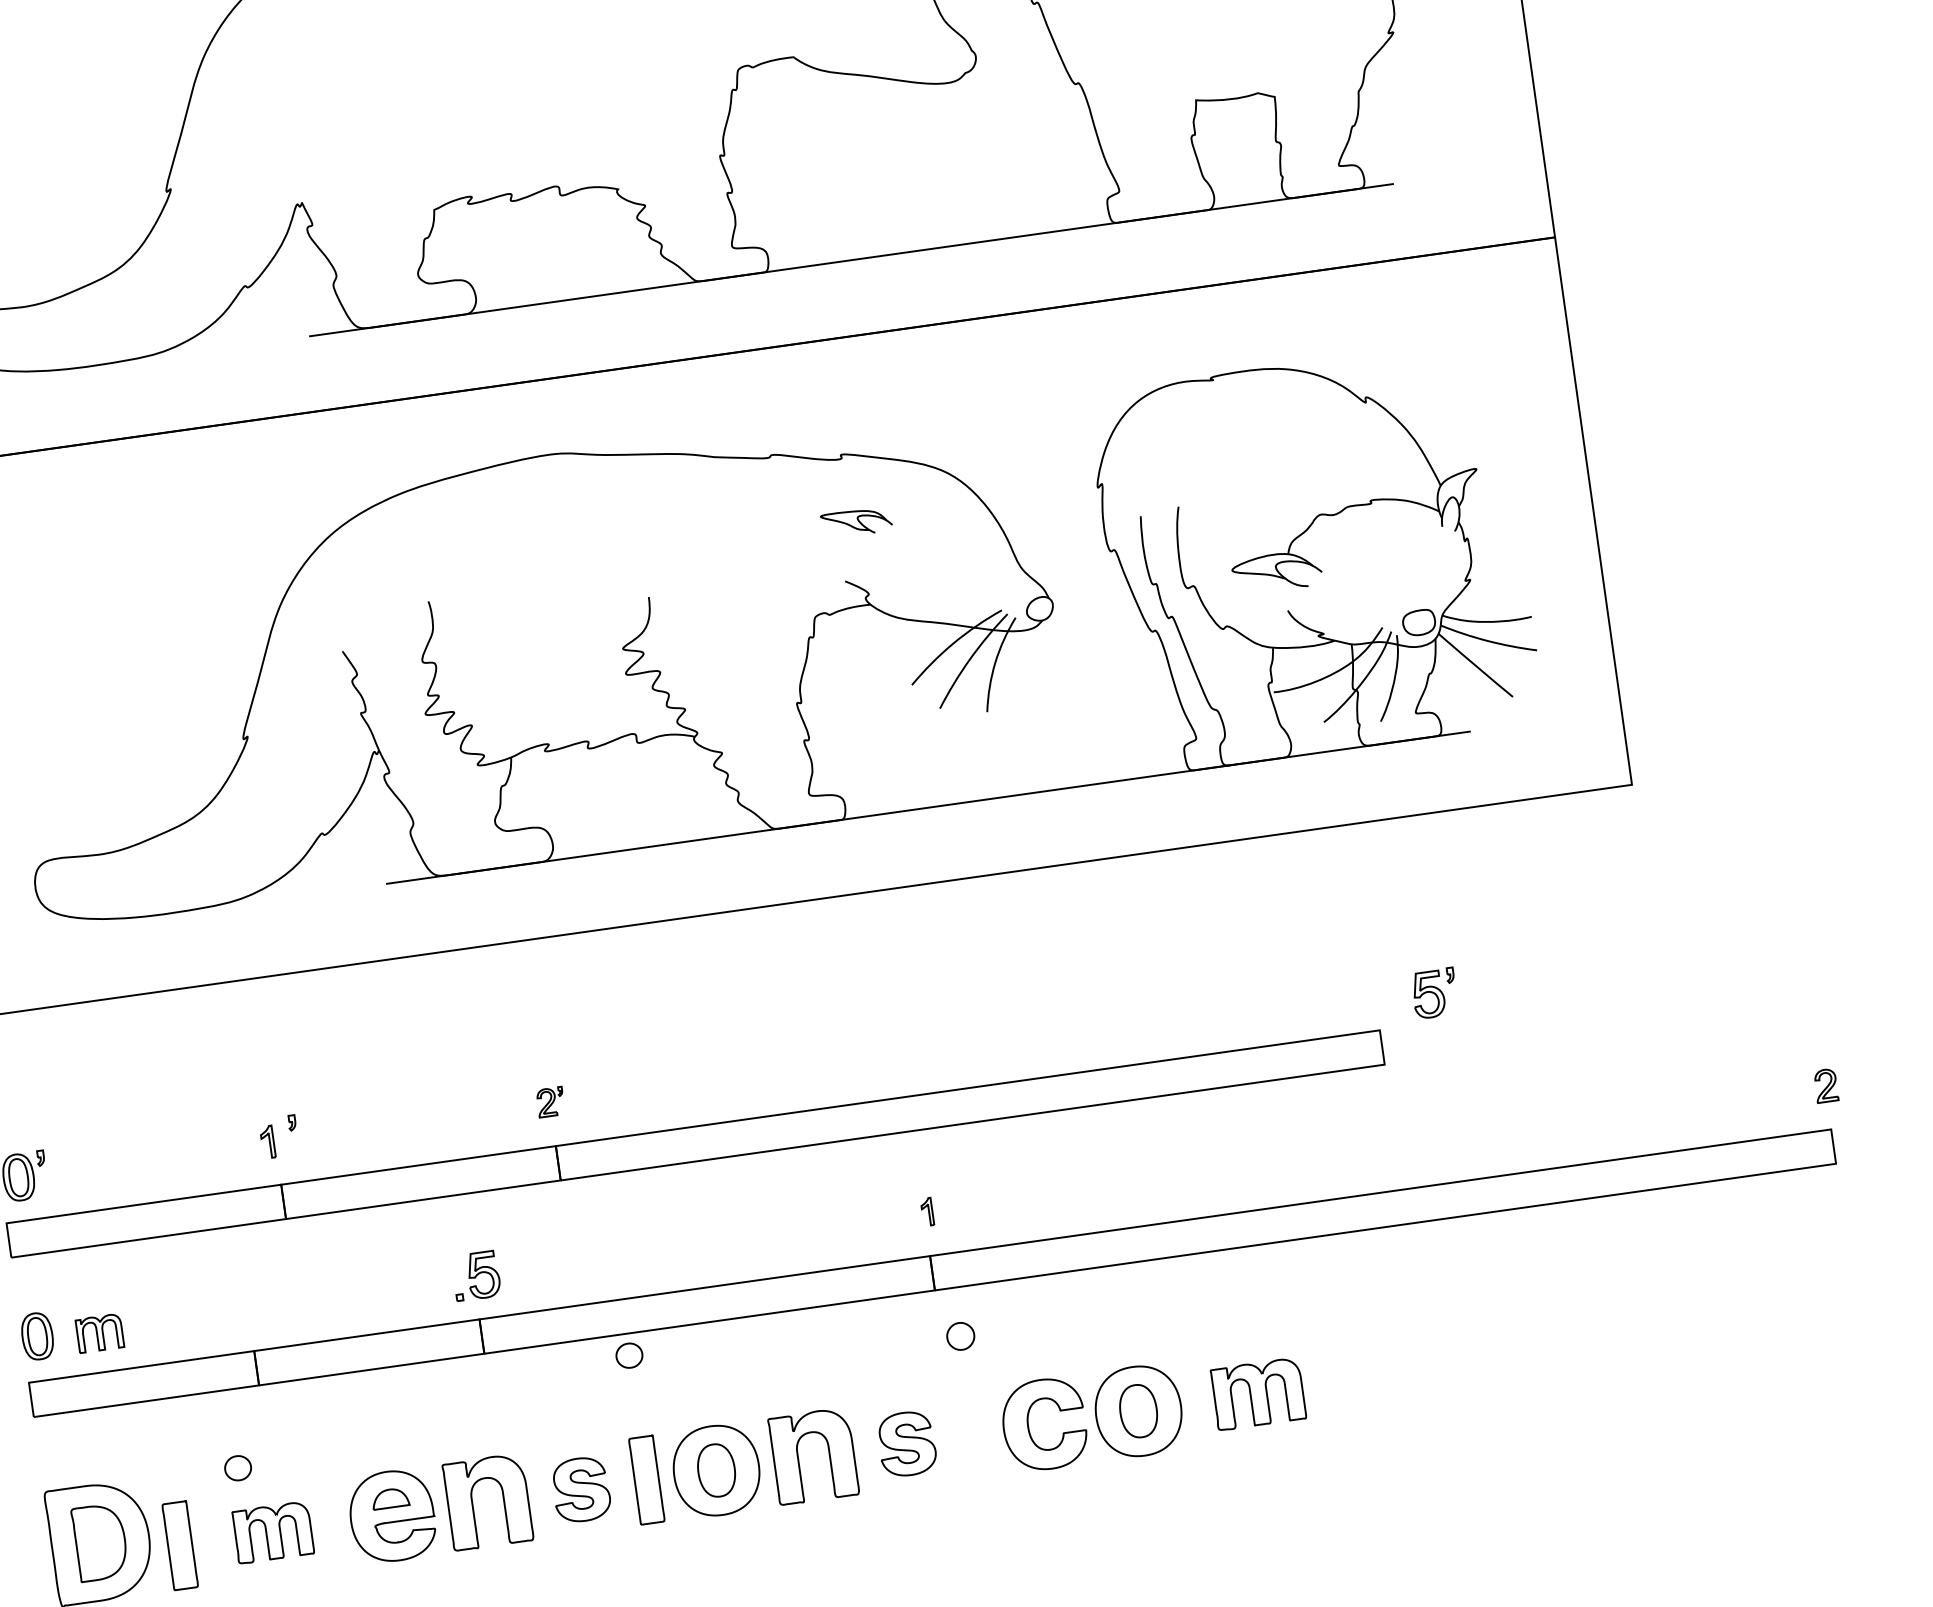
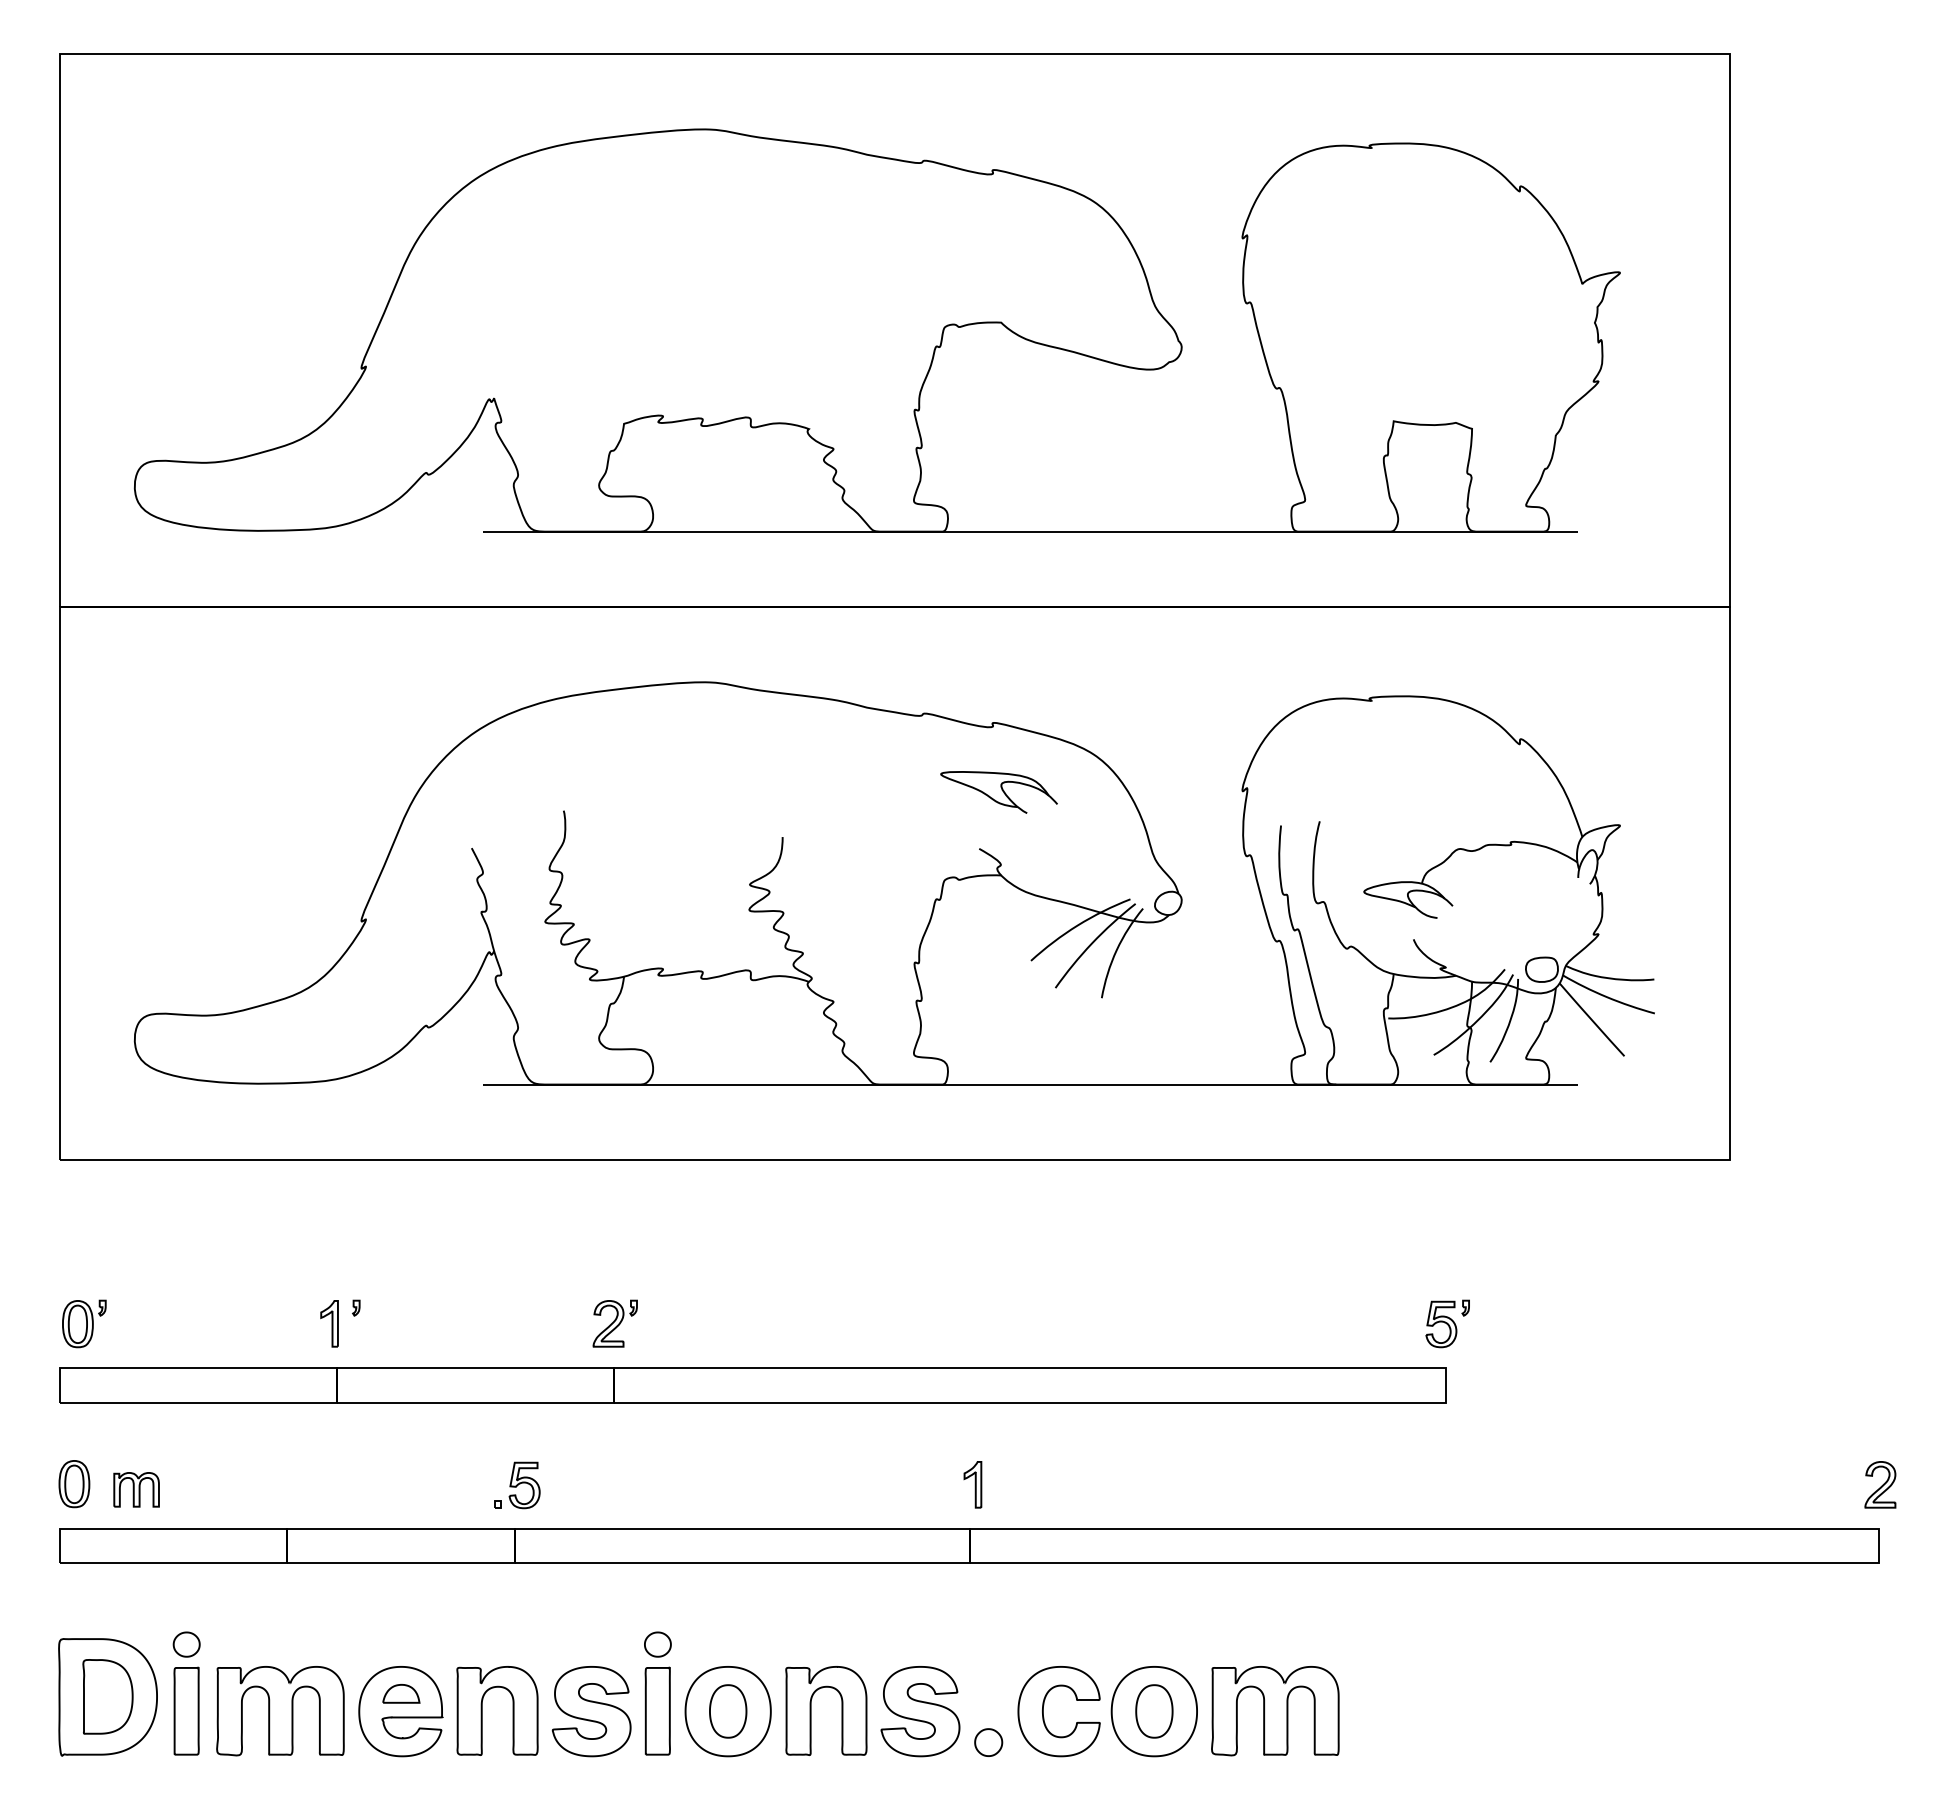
part: (856, 522) -> (998, 792), size x1.67
part: (1434, 993) -> (1447, 1323), moved
part: (1826, 1085) -> (1880, 1484), size x1.43
part: (549, 1102) -> (614, 1323), size x1.67
part: (267, 1141) -> (329, 1323), size x1.43
part: (926, 1211) -> (972, 1484), size x1.67
part: (960, 1336) -> (988, 1742), moved
part: (629, 1355) -> (657, 1644), moved
part: (1258, 1394) -> (1275, 1711), size x1.43
part: (907, 1443) -> (920, 1711), size x1.43
part: (237, 1468) -> (186, 1644), moved
part: (581, 1489) -> (591, 1711), size x1.43
part: (273, 1532) -> (280, 1711), size x1.67

